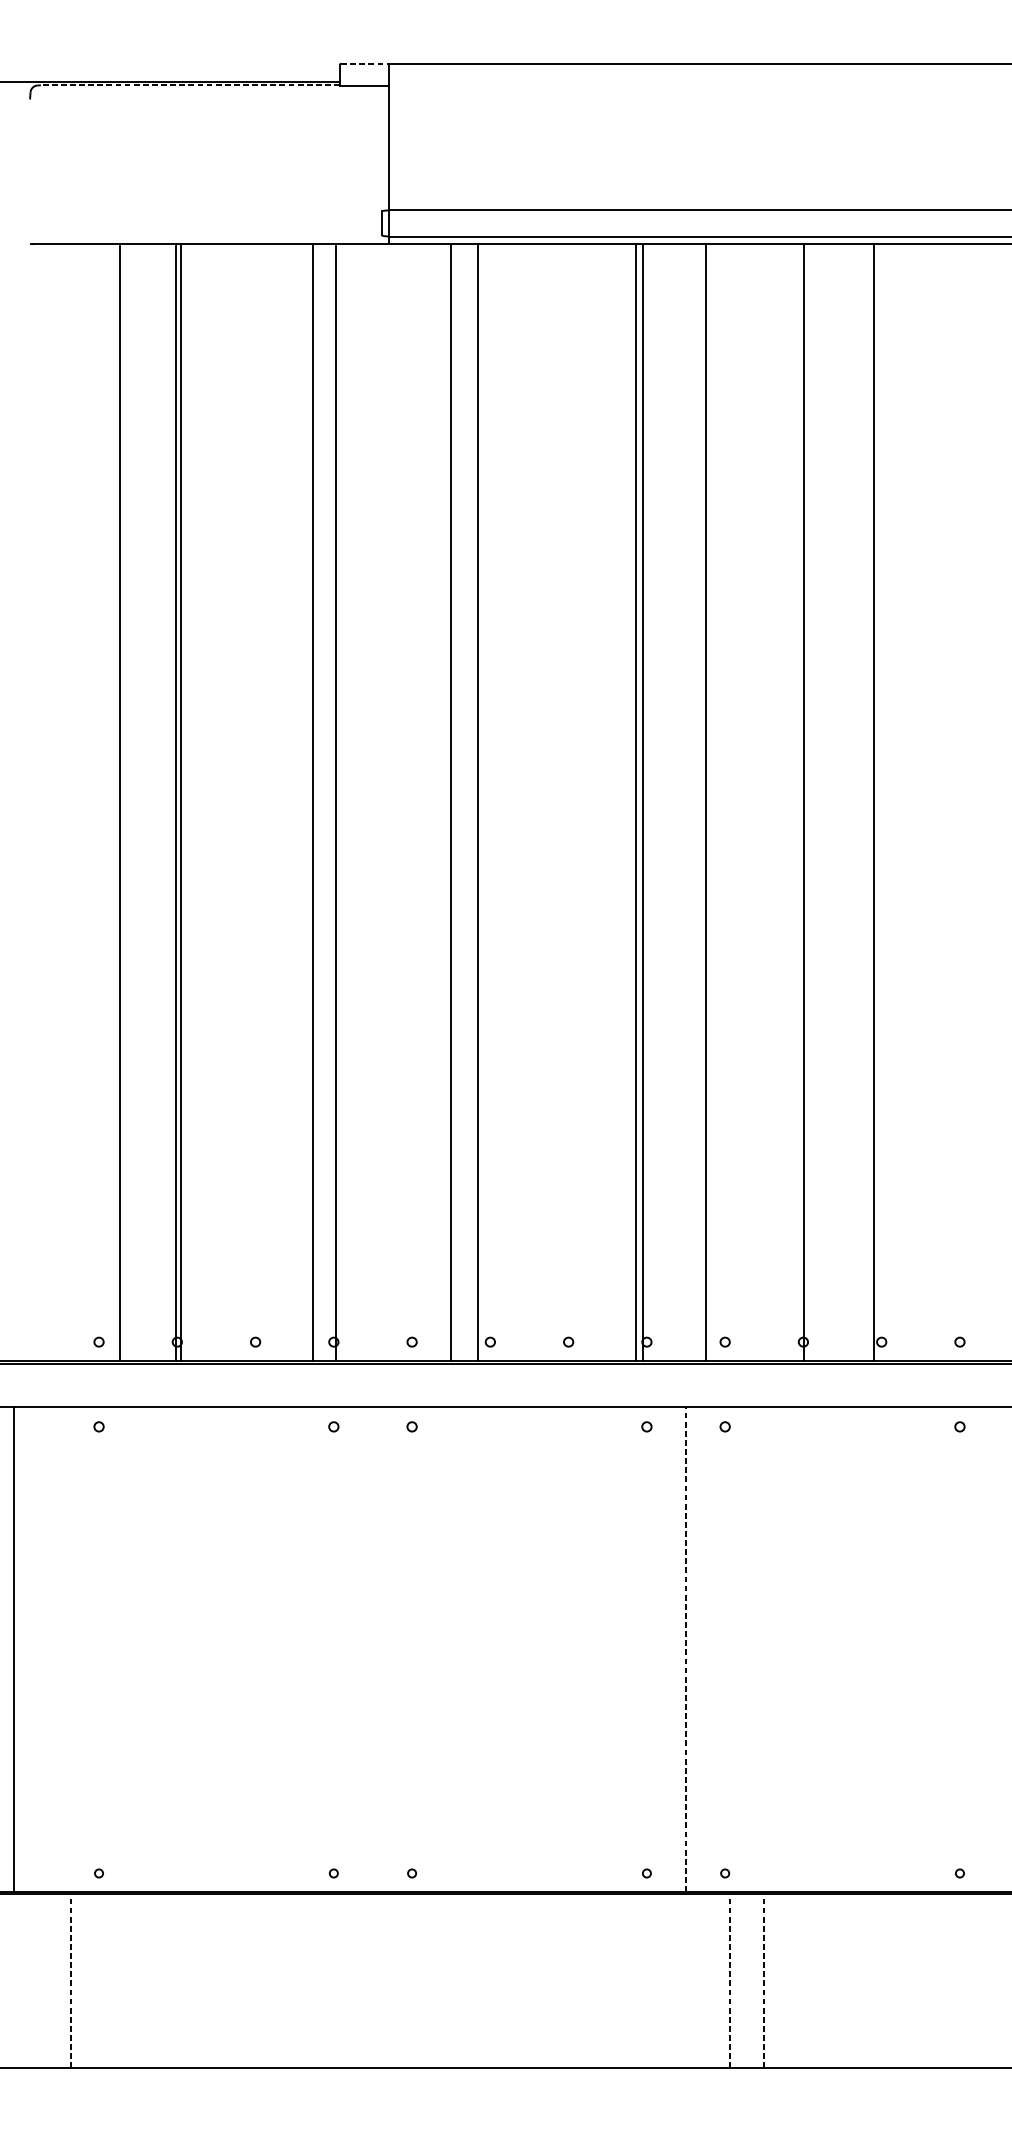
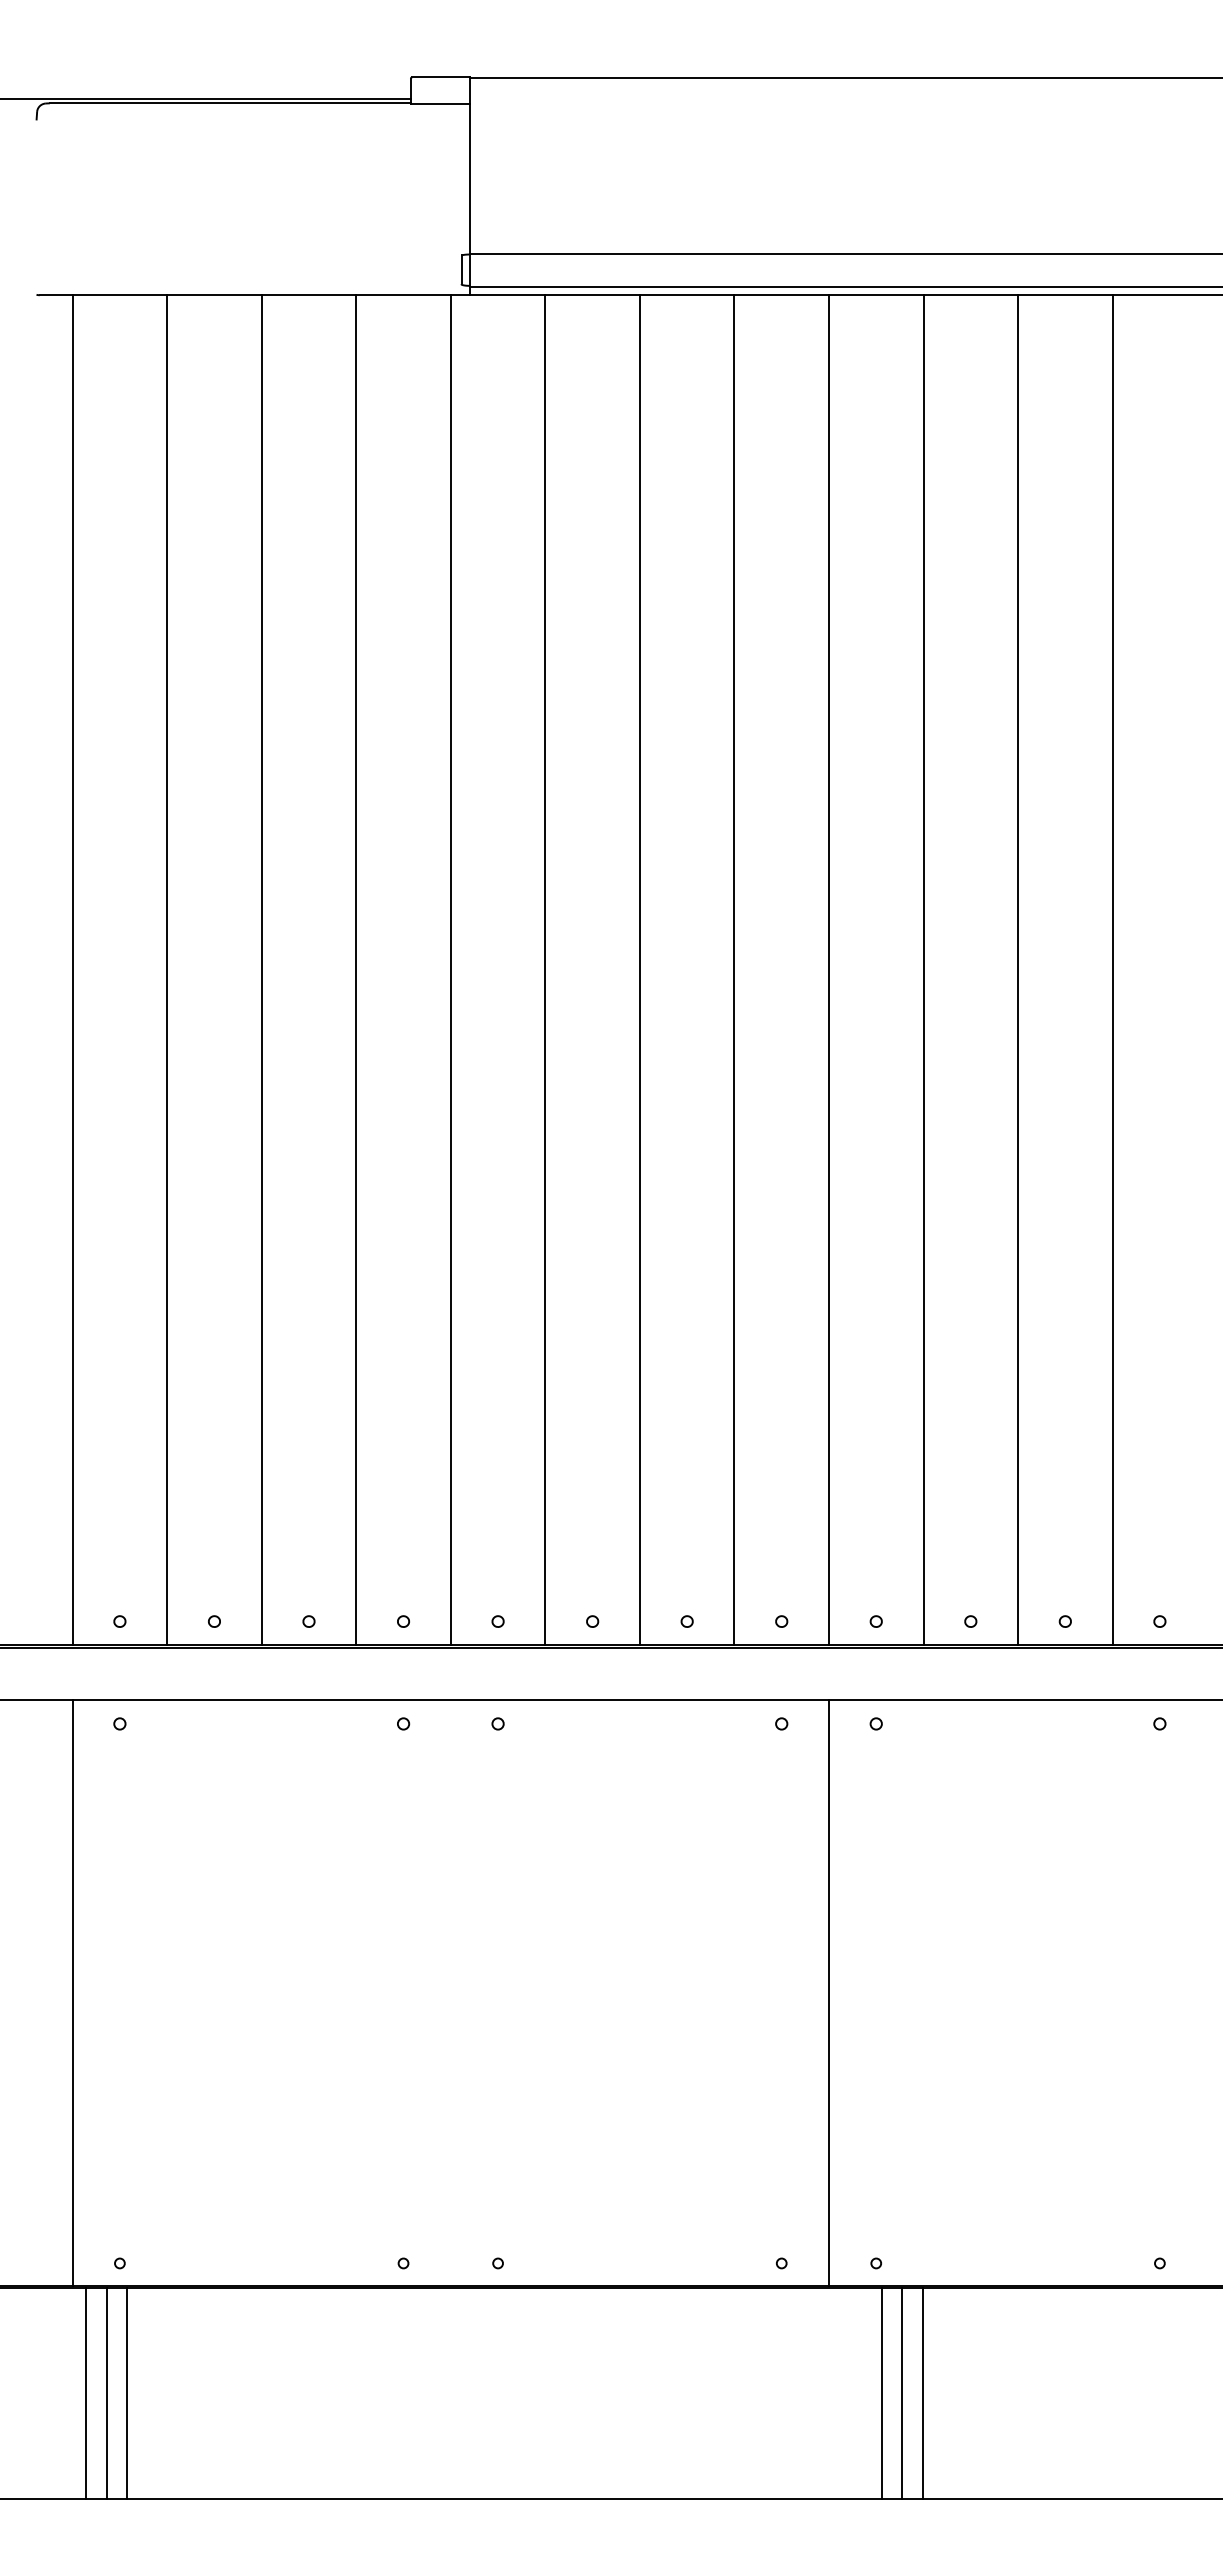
line: (365, 63) -> (441, 77), dashed -> solid
line: (190, 85) -> (230, 103), dashed -> solid
line: (119, 802) -> (72, 969), moved
line: (176, 802) -> (167, 969), moved
line: (180, 802) -> (261, 969), moved
line: (312, 802) -> (450, 969), moved
line: (336, 802) -> (356, 969), moved
line: (477, 802) -> (639, 969), moved
line: (635, 802) -> (829, 969), moved
line: (643, 802) -> (734, 969), moved
line: (706, 802) -> (923, 969), moved
line: (804, 802) -> (1018, 969), moved
line: (873, 802) -> (1112, 969), moved
line: (13, 1649) -> (72, 1992), moved
line: (686, 1649) -> (829, 1992), dashed -> solid
line: (70, 1980) -> (85, 2392), dashed -> solid
line: (729, 1980) -> (881, 2392), dashed -> solid
line: (764, 1980) -> (923, 2392), dashed -> solid
line: (87, 1981) -> (106, 2393), added
line: (105, 1981) -> (127, 2393), added
line: (746, 1981) -> (902, 2393), added

